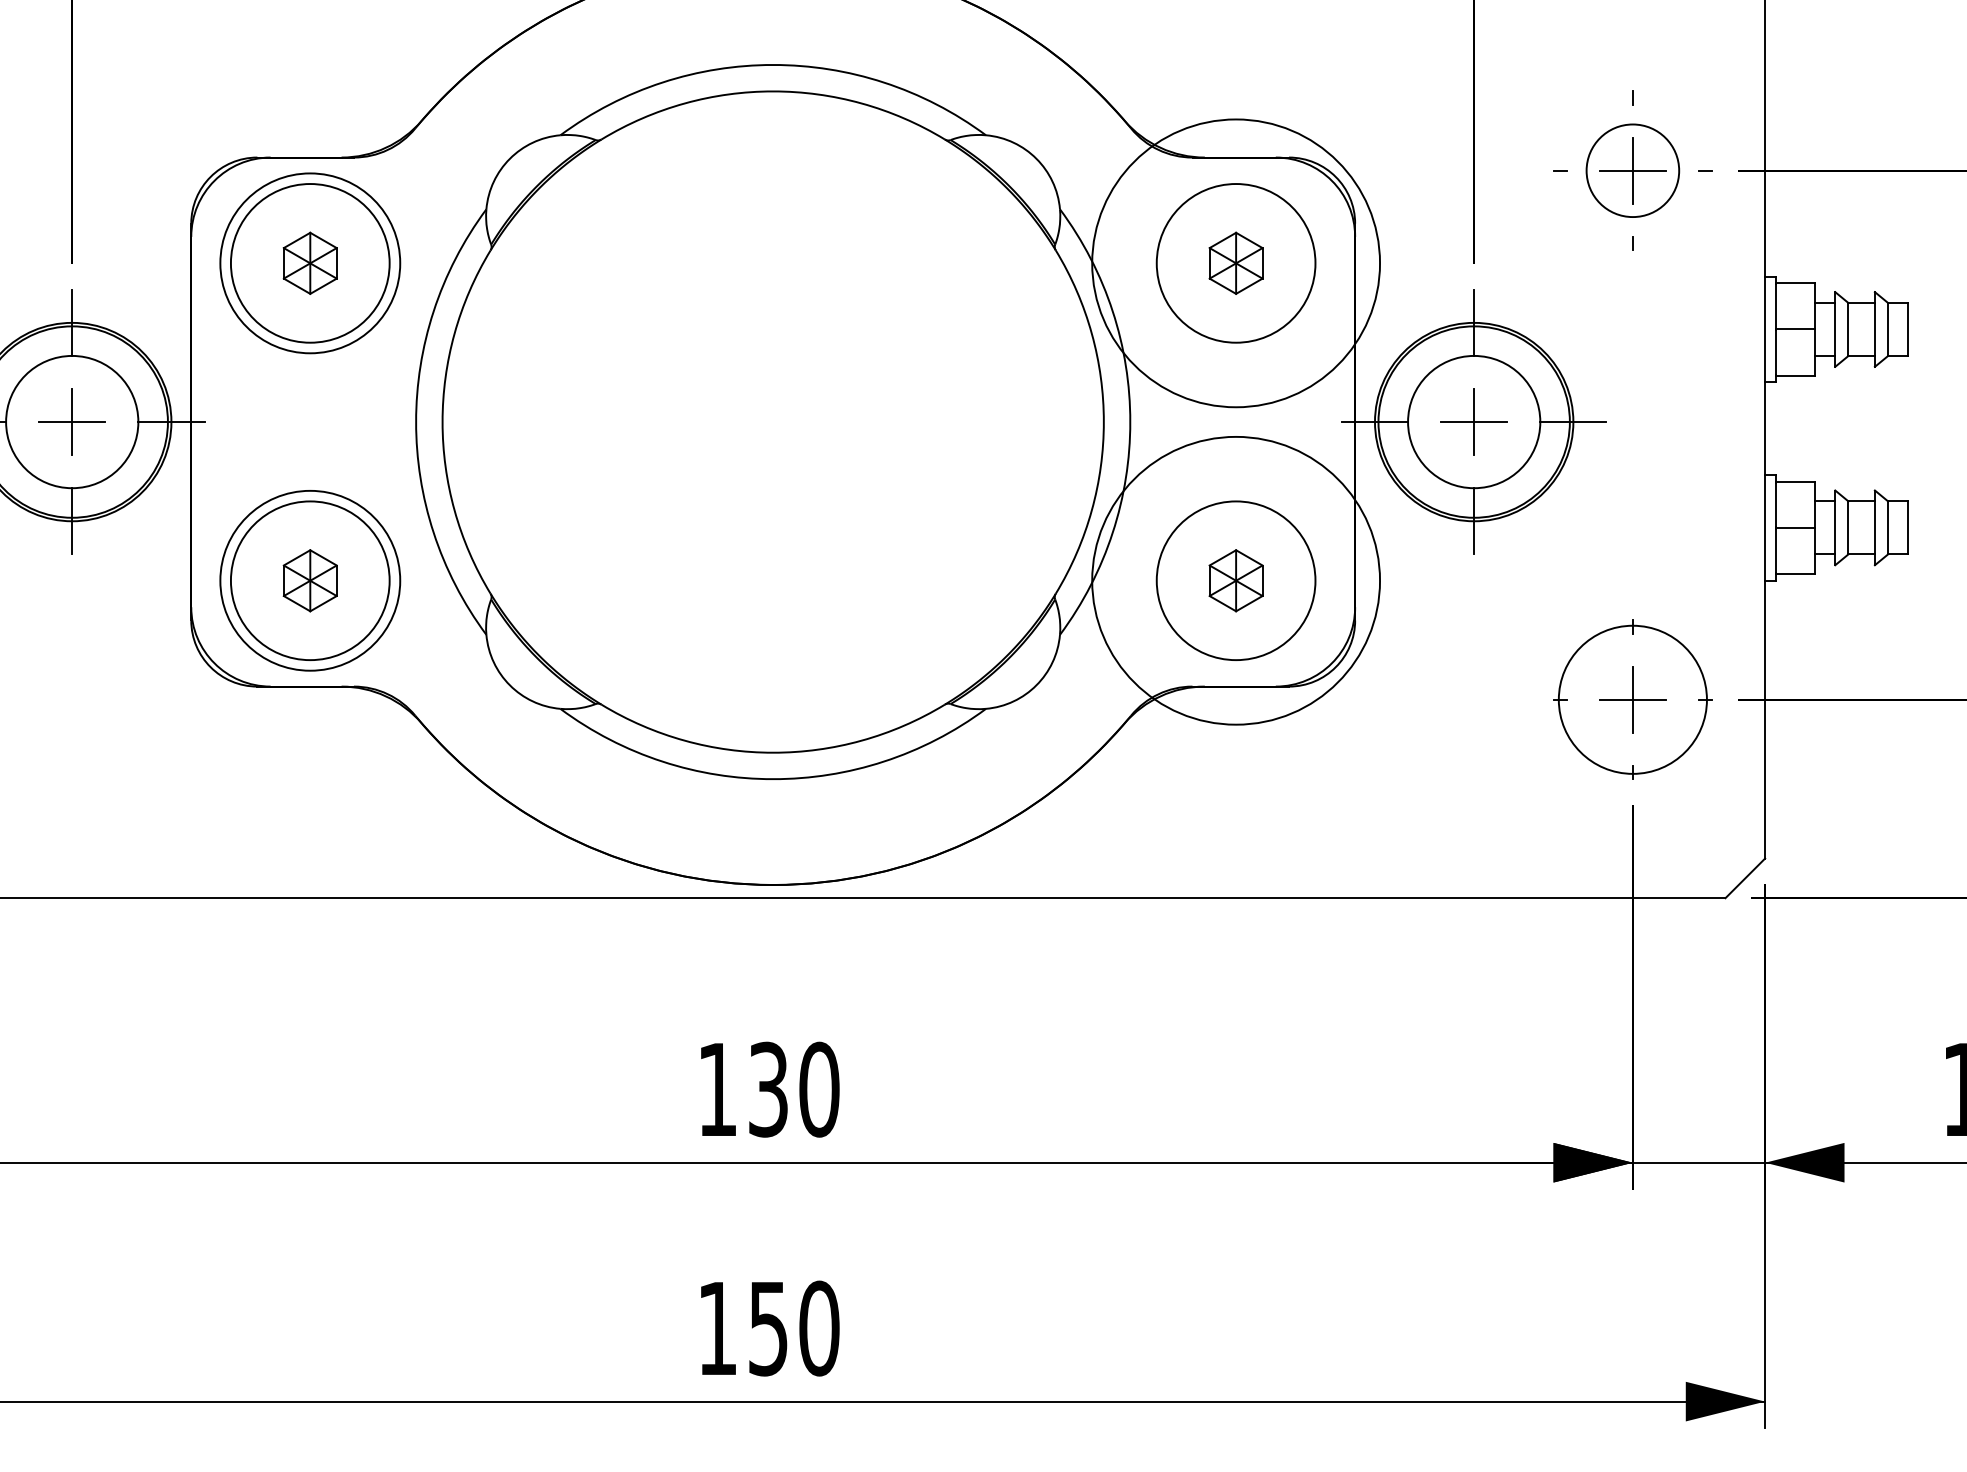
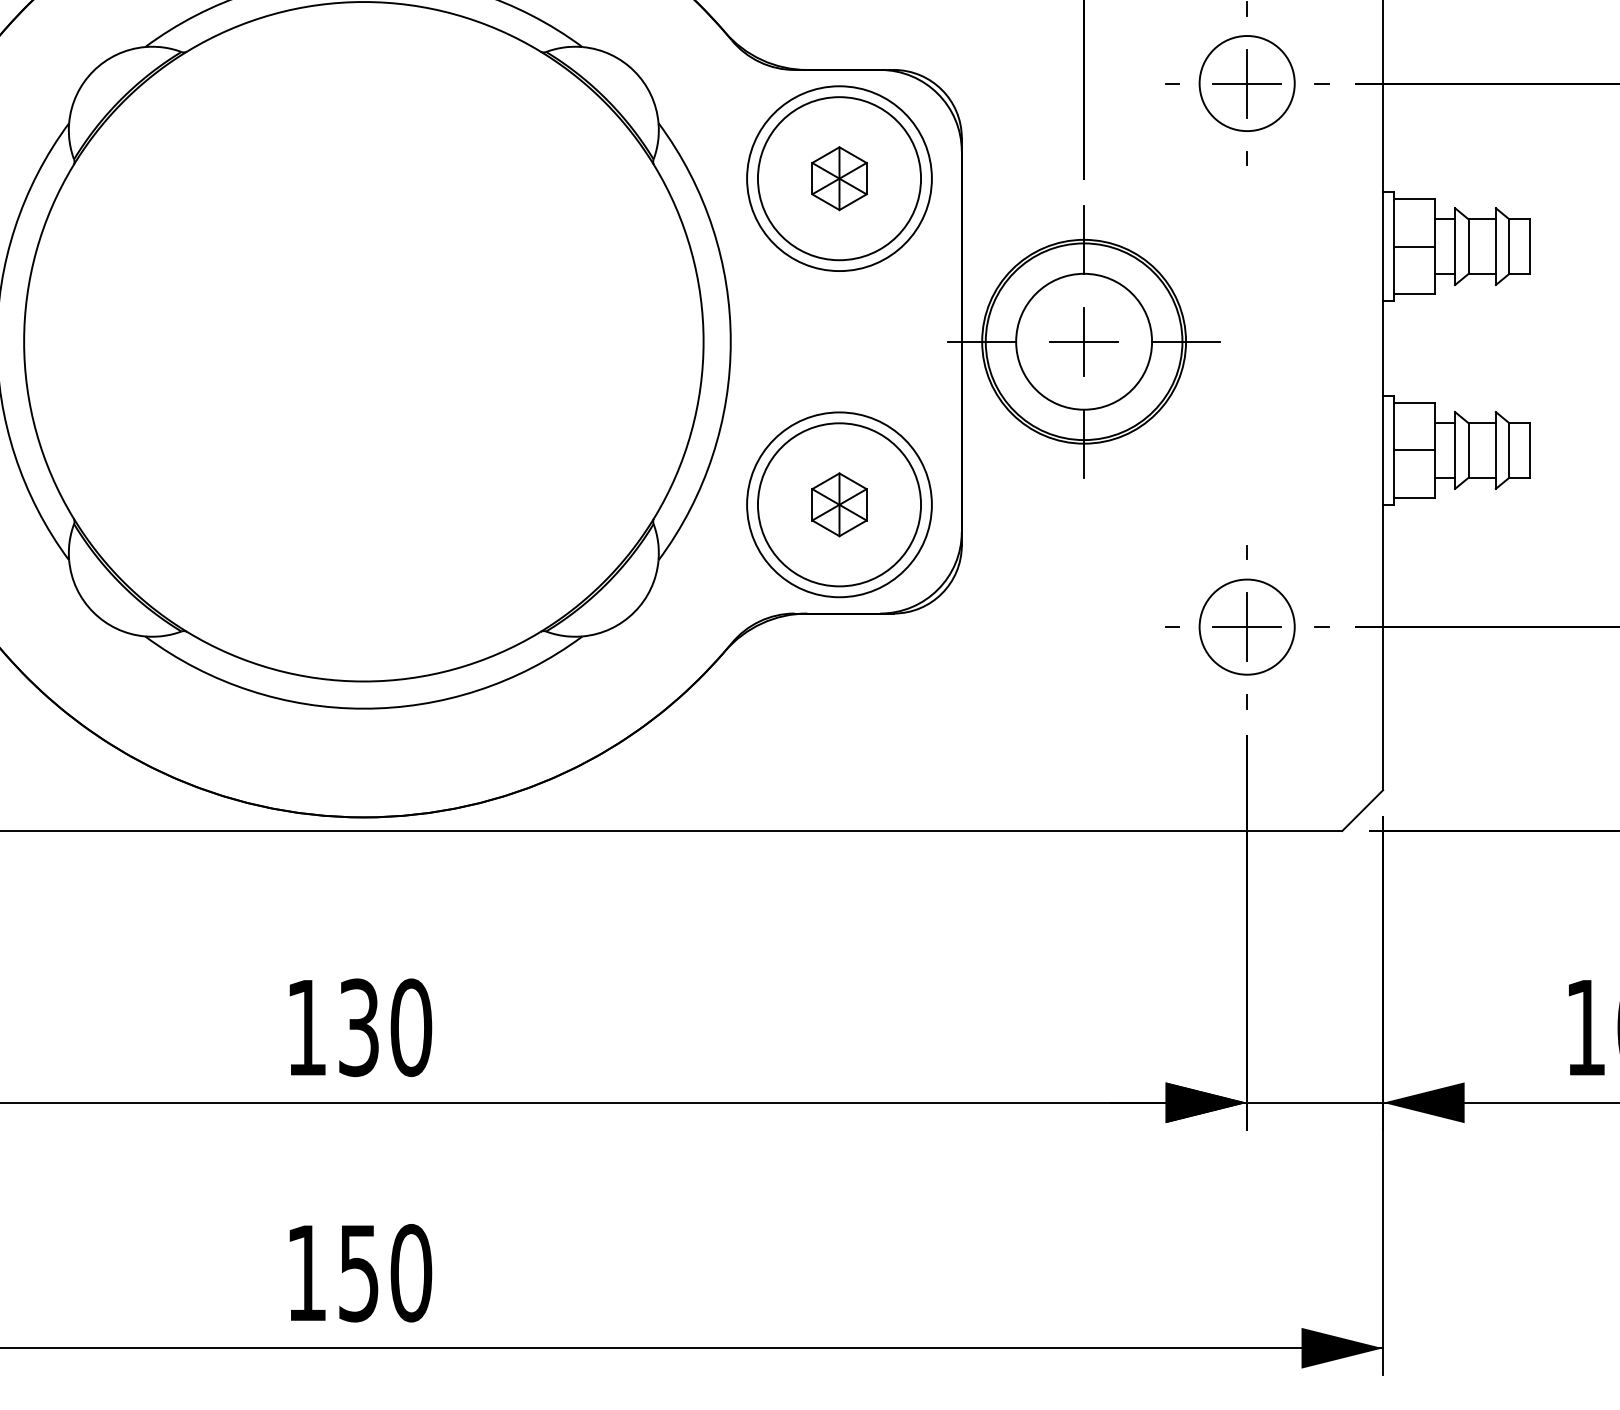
circle: (1236, 263) -> (839, 178), size x0.62
circle: (1236, 580) -> (839, 504), size x0.62
circle: (1632, 699) -> (1246, 626), size x0.62

